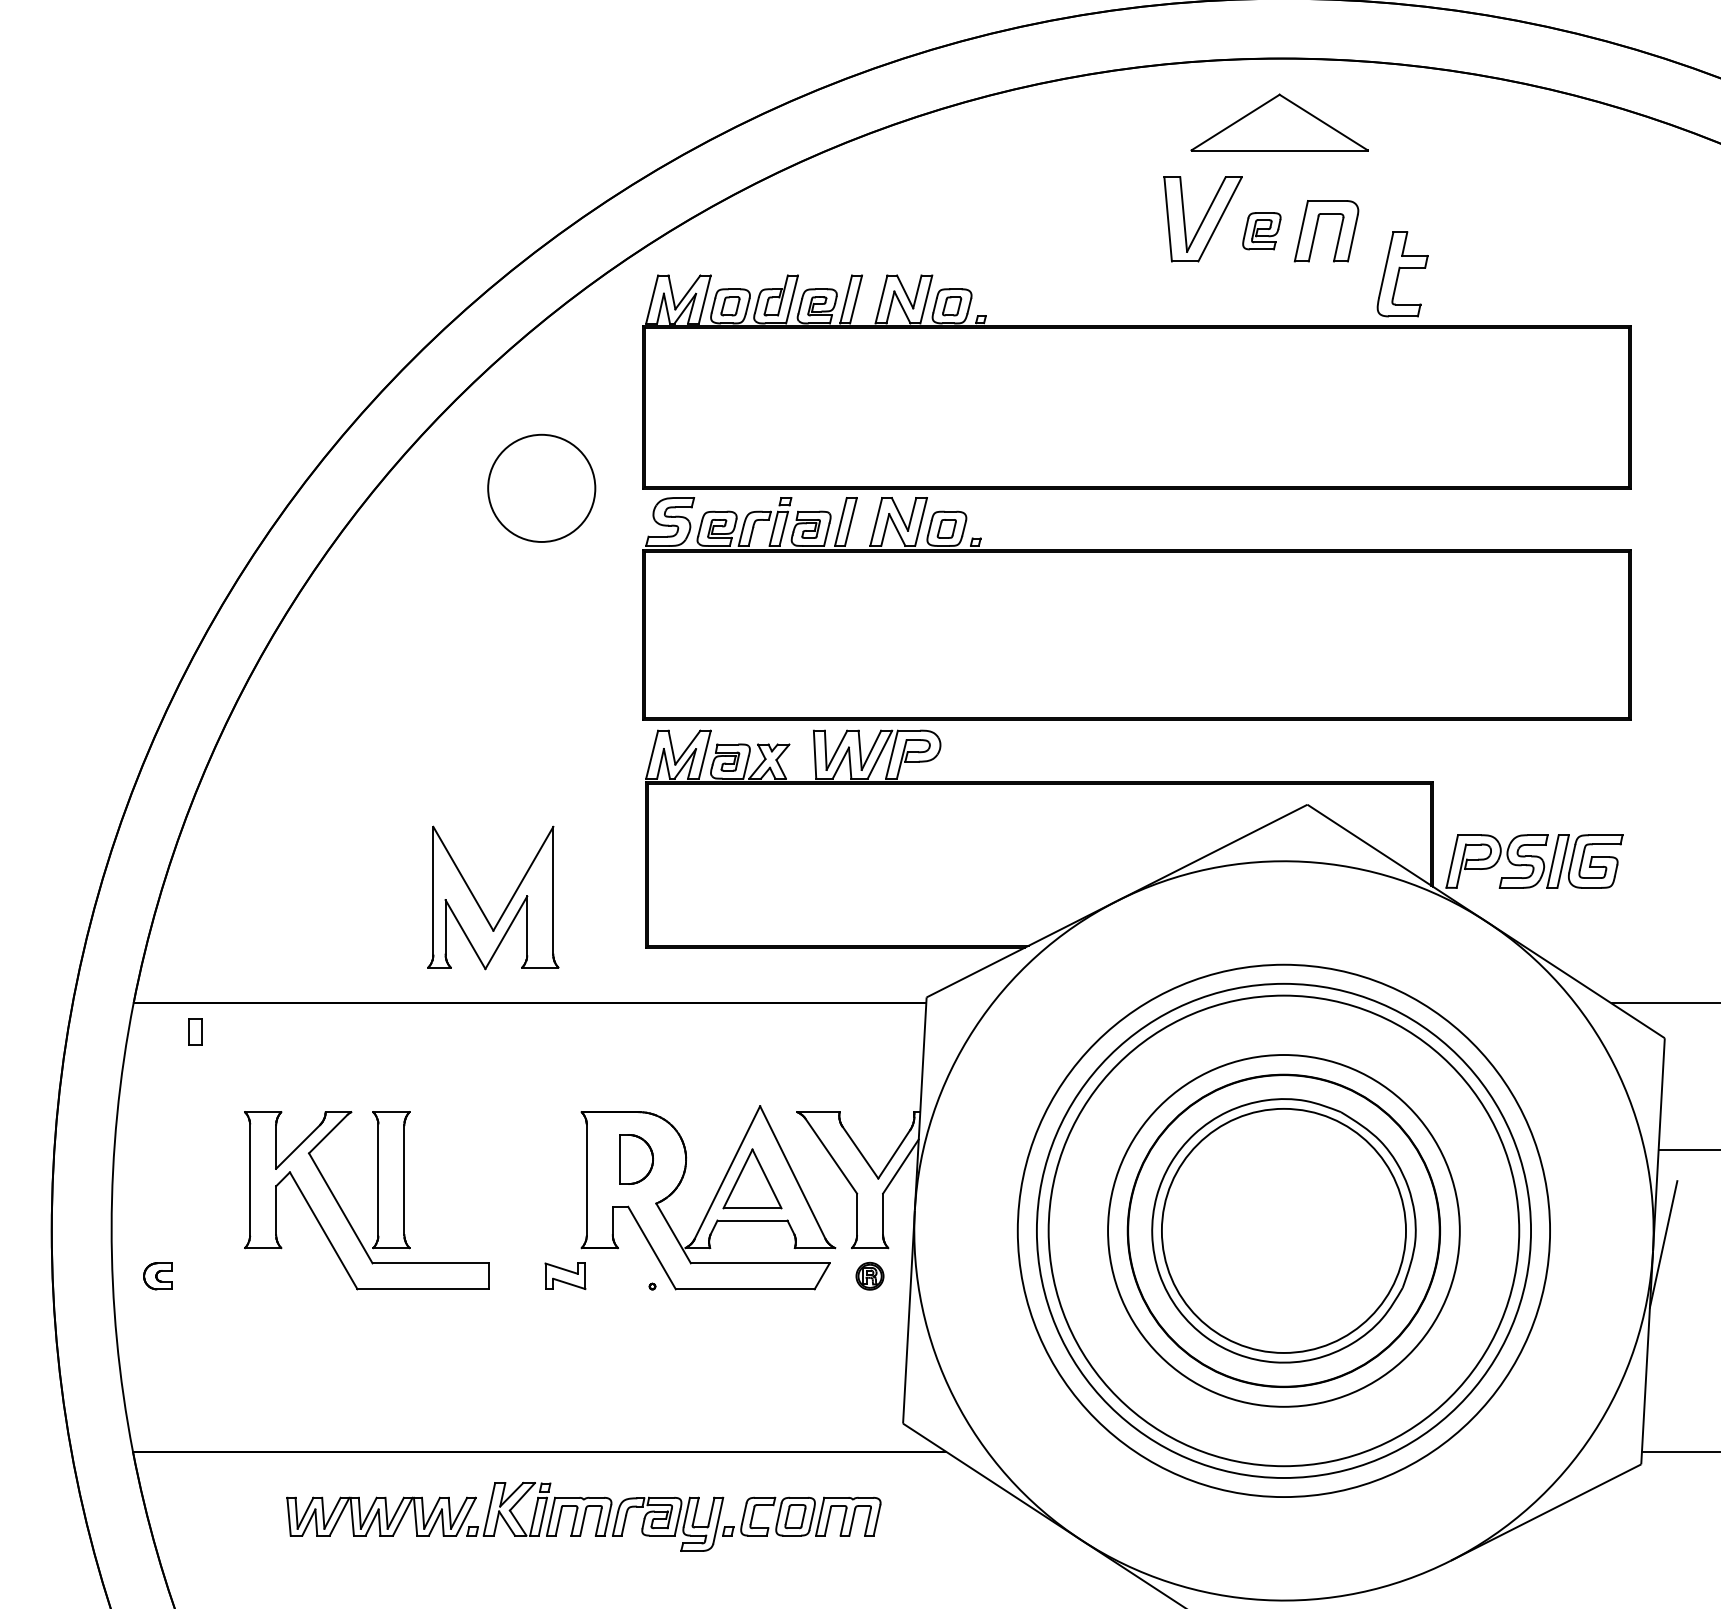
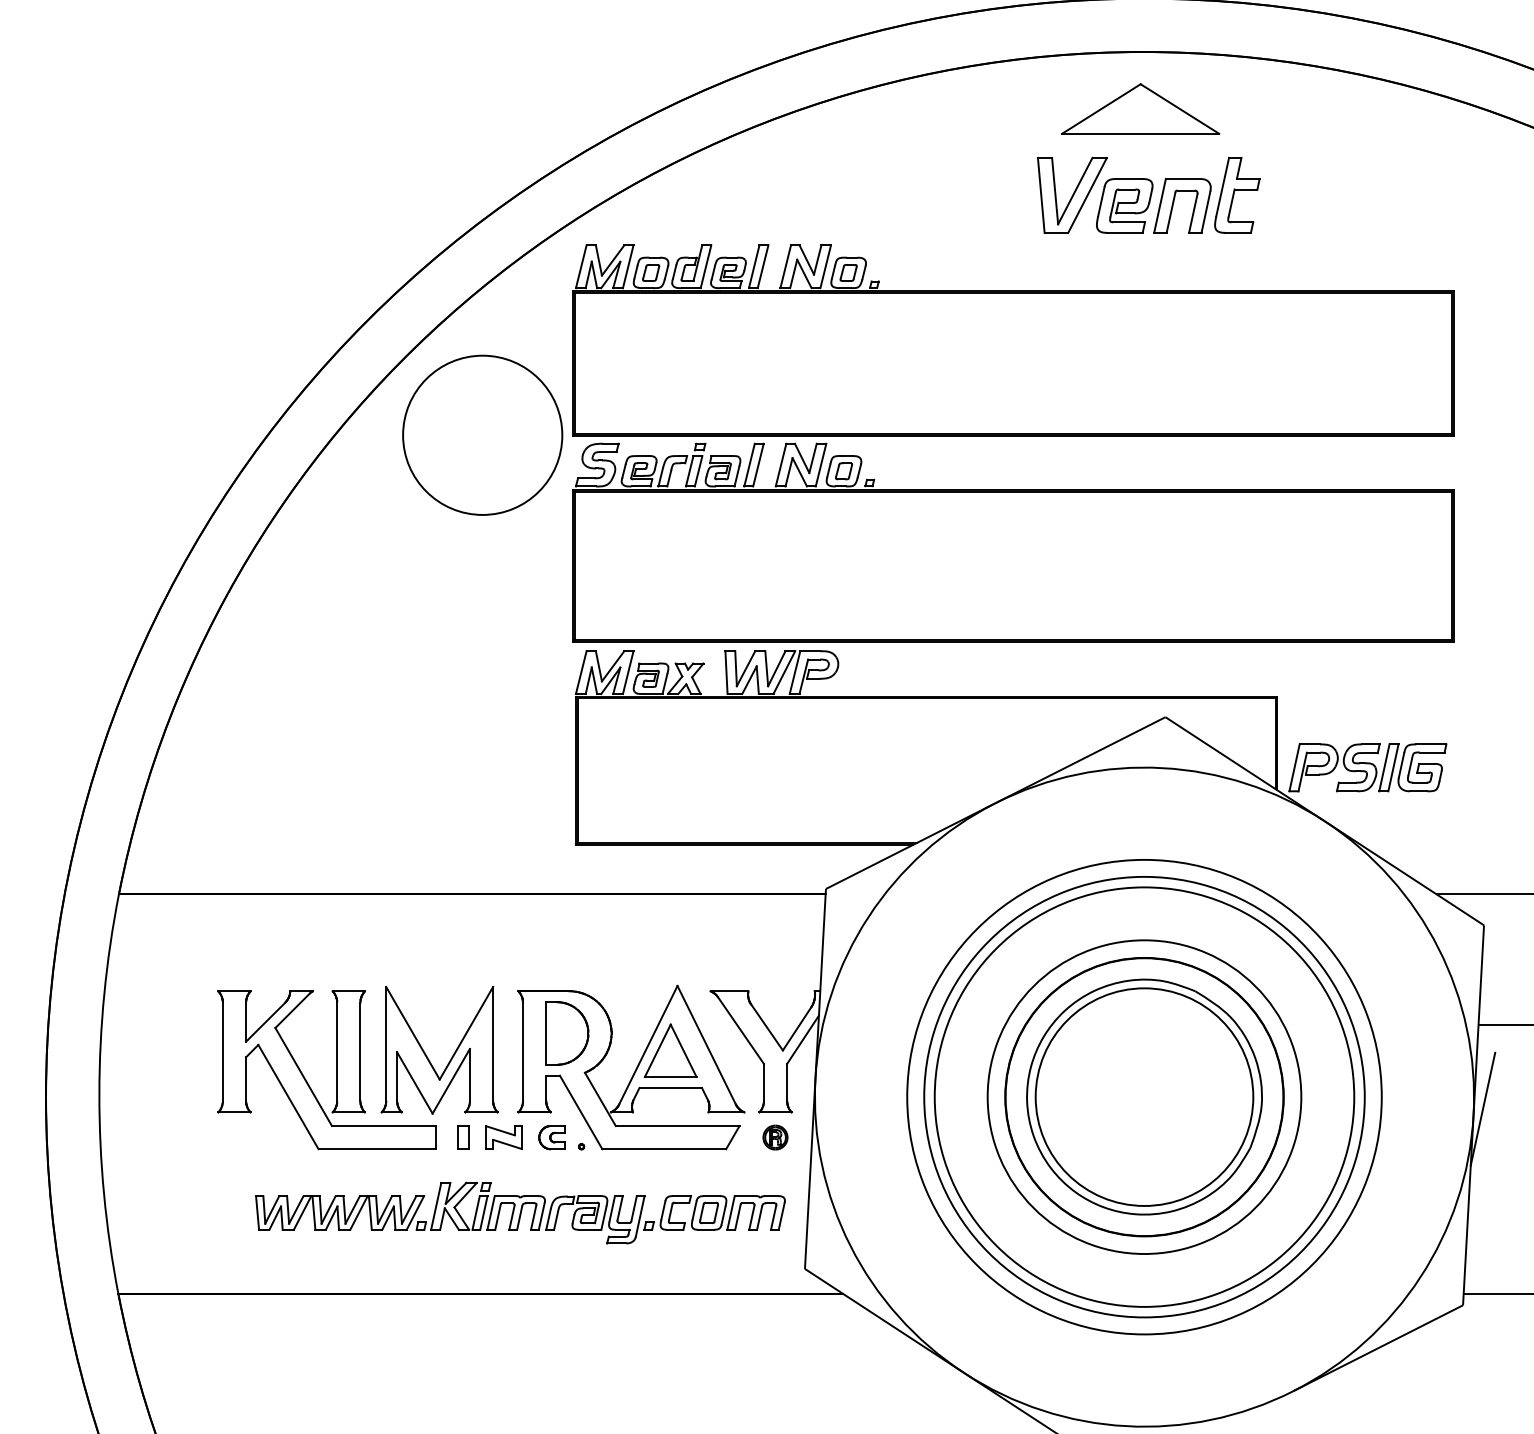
part: (1261, 230) -> (1124, 205), size x1.67
part: (1402, 273) -> (1237, 194), moved
circle: (541, 487) -> (482, 434), size x1.67
part: (480, 906) -> (428, 1057), moved
part: (195, 1031) -> (463, 1137), moved
part: (636, 1159) -> (567, 1033), size x1.43
part: (157, 1276) -> (551, 1137), moved
part: (584, 1516) -> (520, 1212), moved

